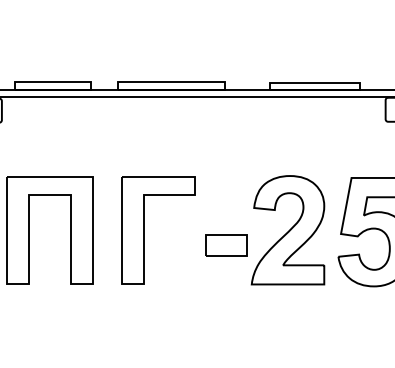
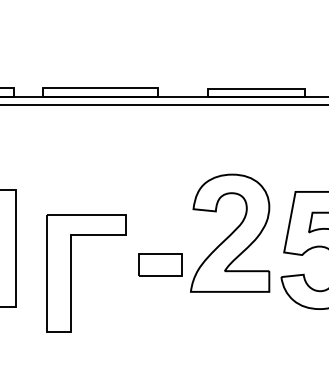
part: (144, 230) -> (71, 273), moved
part: (287, 230) -> (229, 233), moved

